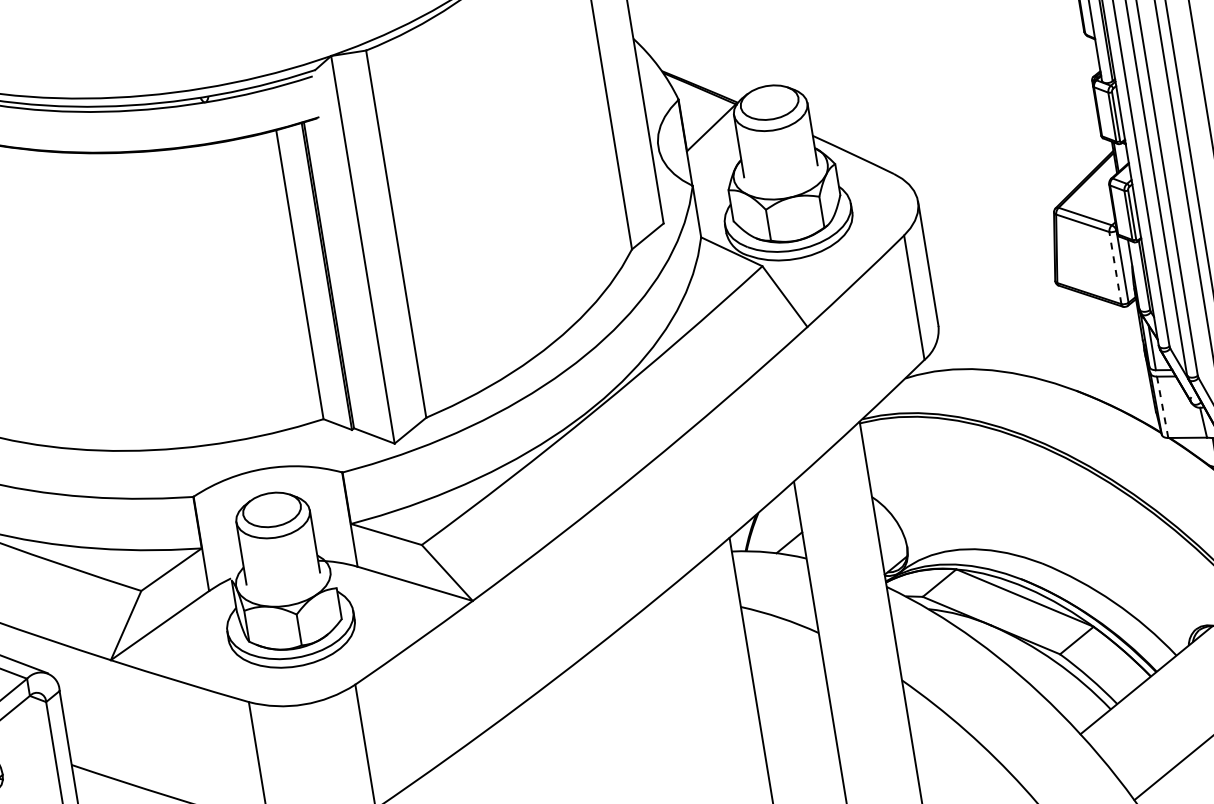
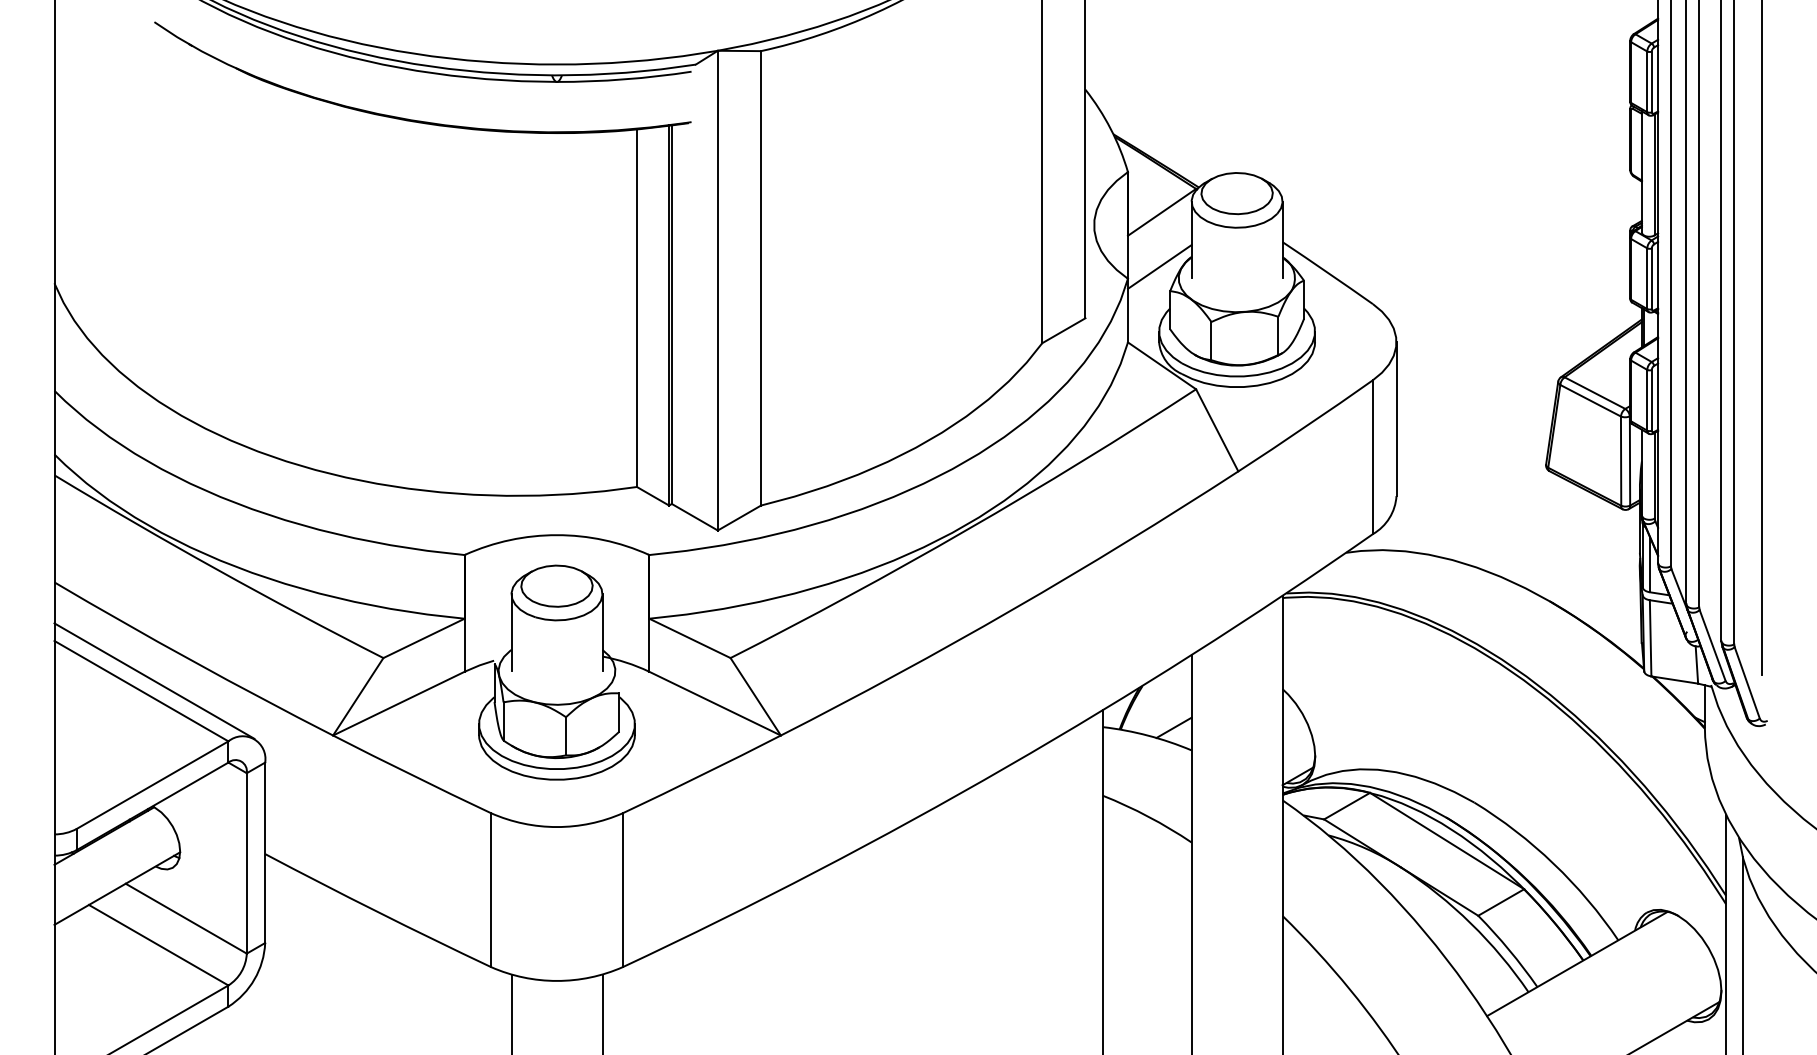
line: (716, 171) -> (1159, 266), added
line: (1115, 268) -> (1621, 461), dashed -> solid
line: (1162, 407) -> (1650, 638), dashed -> solid

